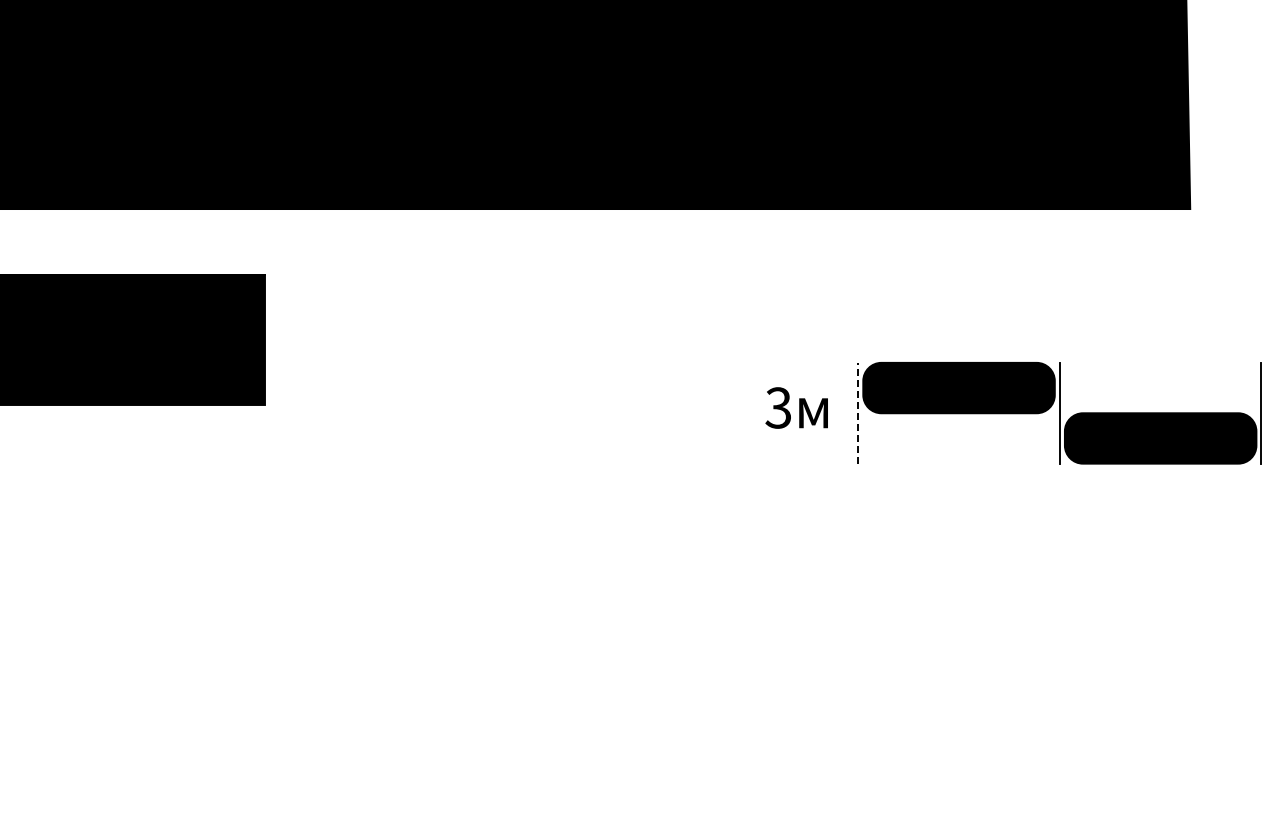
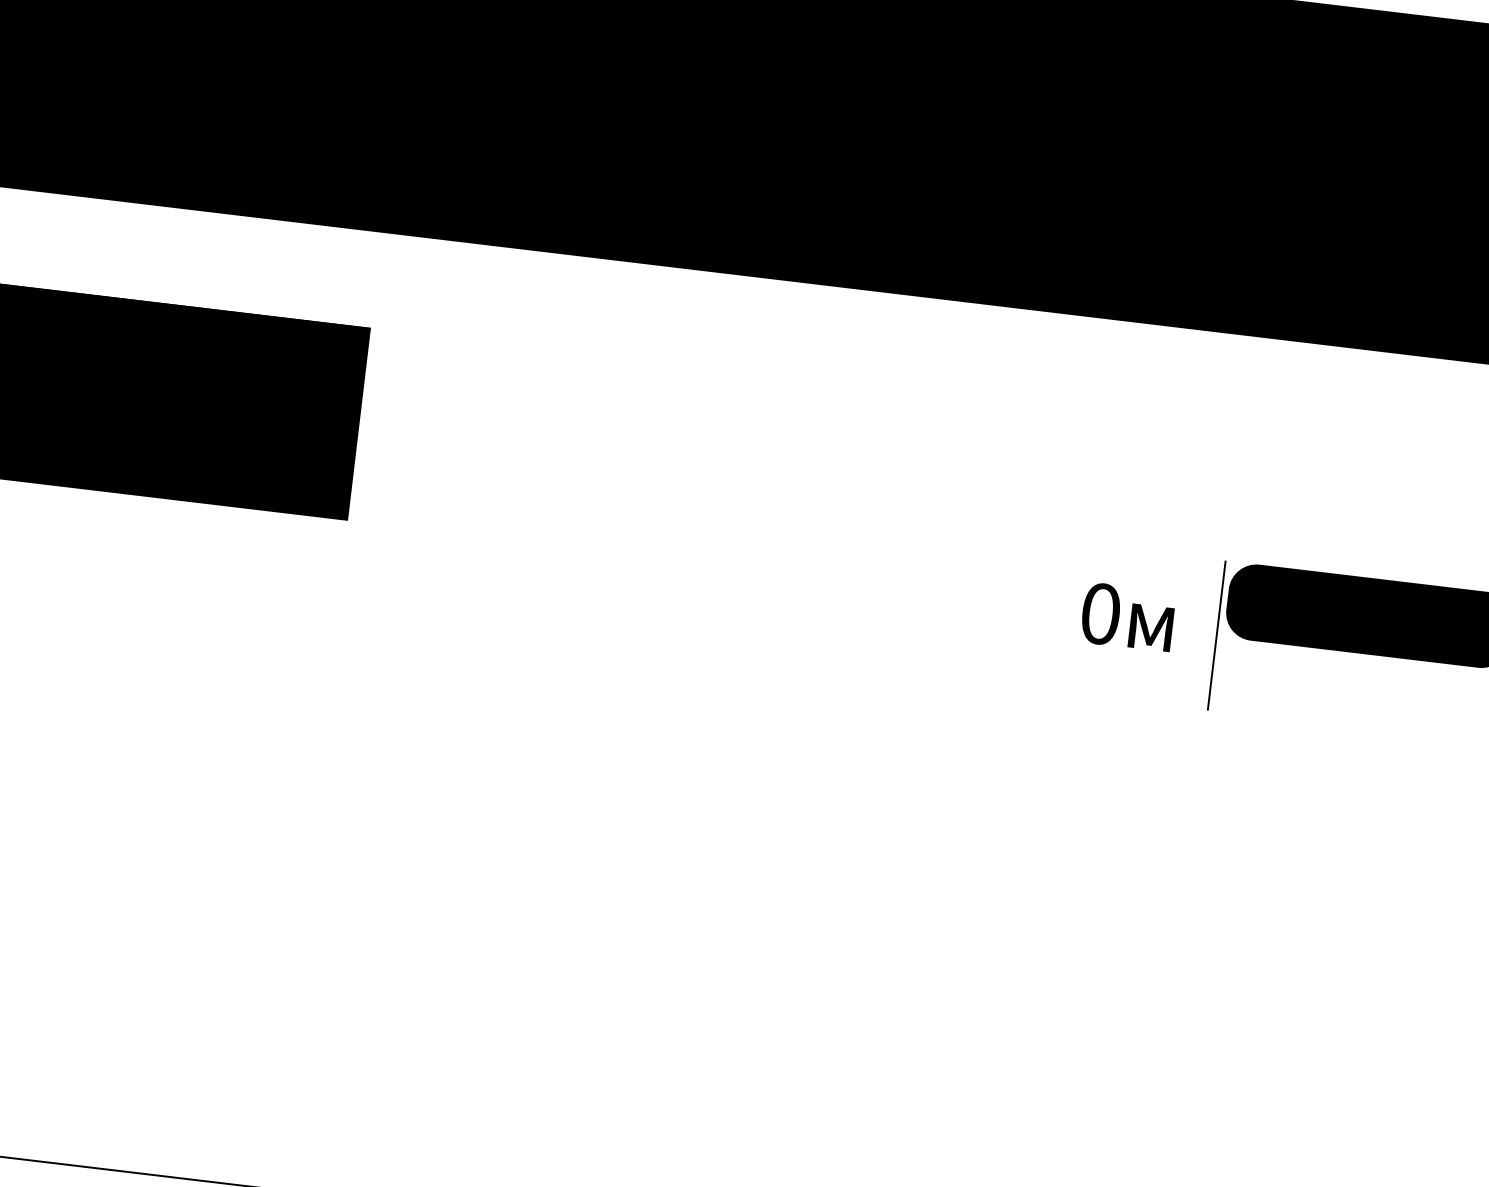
text: (778, 407) -> (1100, 613), 3 -> 0
line: (858, 412) -> (1217, 634), dashed -> solid

